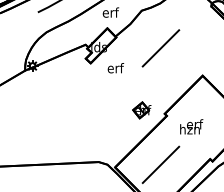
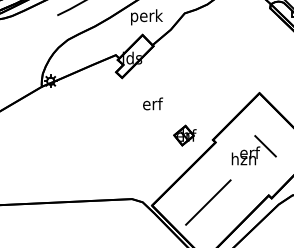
text: (110, 14) -> (146, 17), erf -> perk
line: (161, 48) -> (208, 59), removed
text: (115, 67) -> (152, 103), moved
line: (207, 119) -> (265, 146), added

